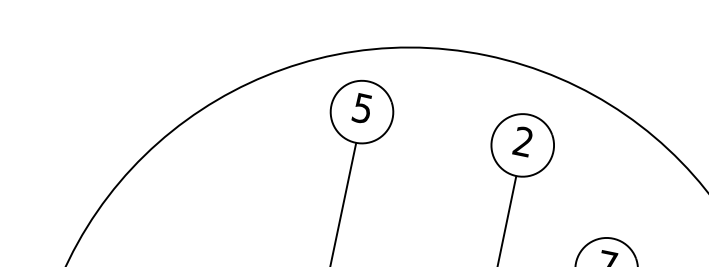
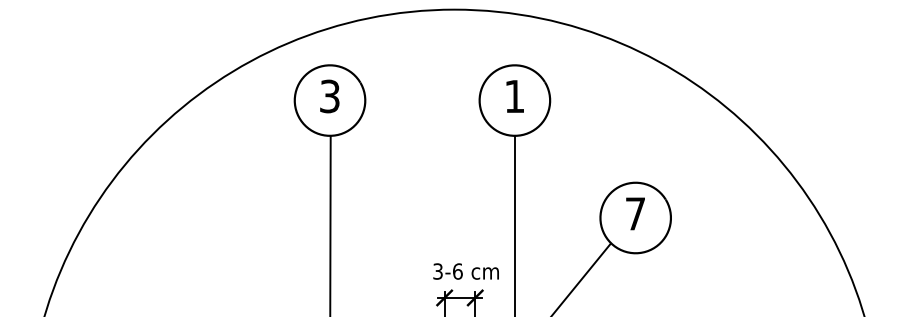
text: (362, 107) -> (329, 95), 5 -> 3
text: (523, 140) -> (514, 95), 2 -> 1

